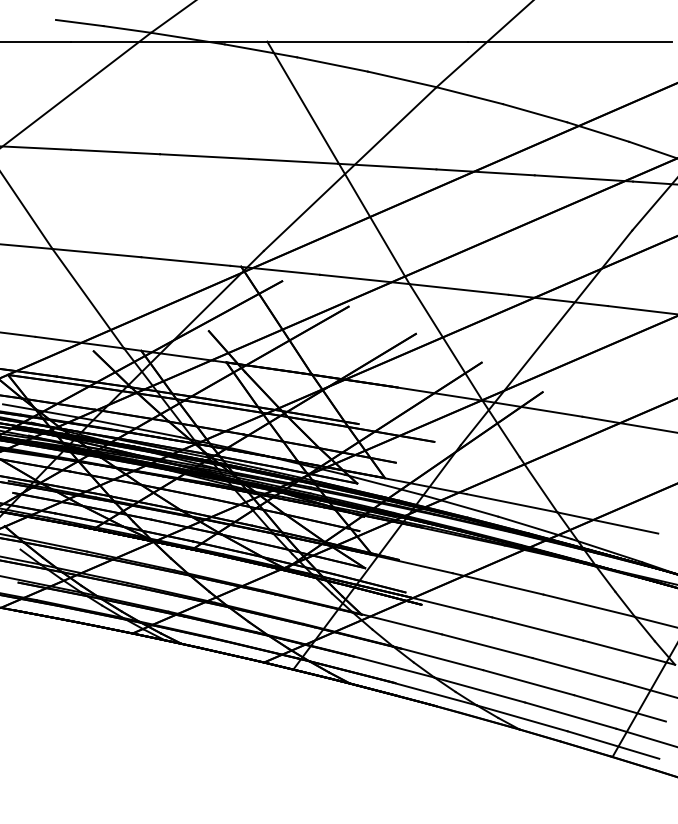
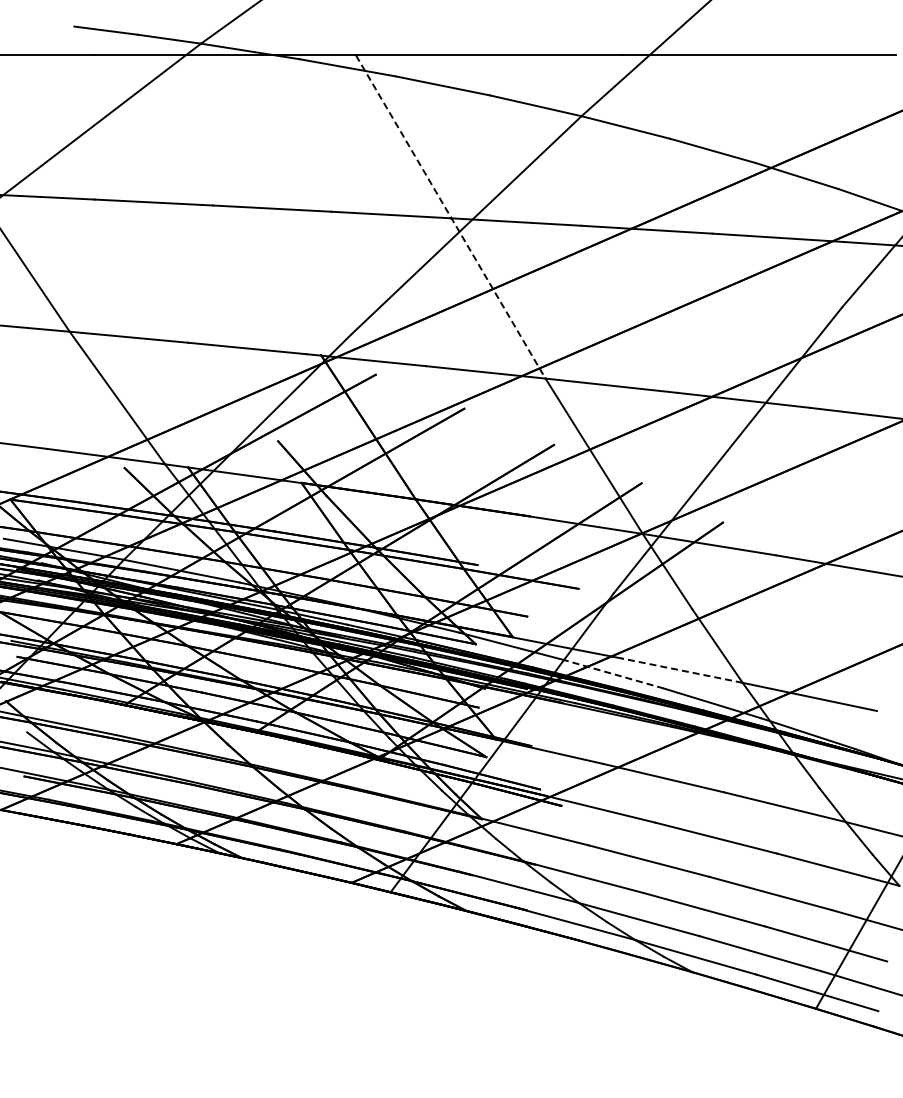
line: (339, 163) -> (451, 217), solid -> dashed
line: (512, 503) -> (682, 670), solid -> dashed
line: (460, 506) -> (613, 674), solid -> dashed

